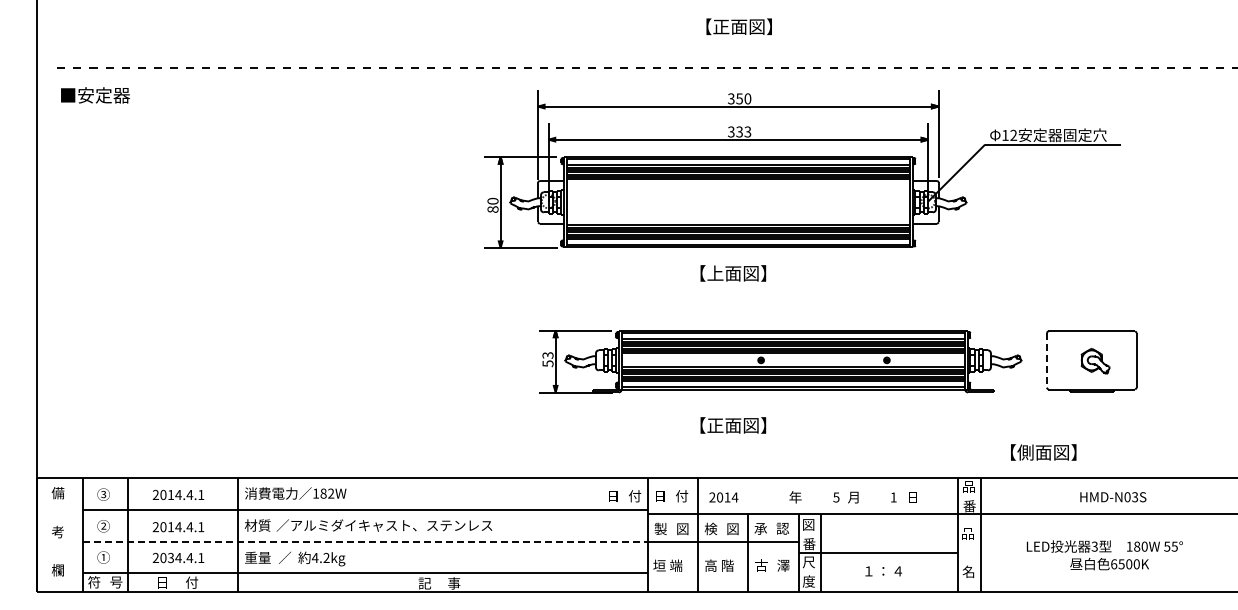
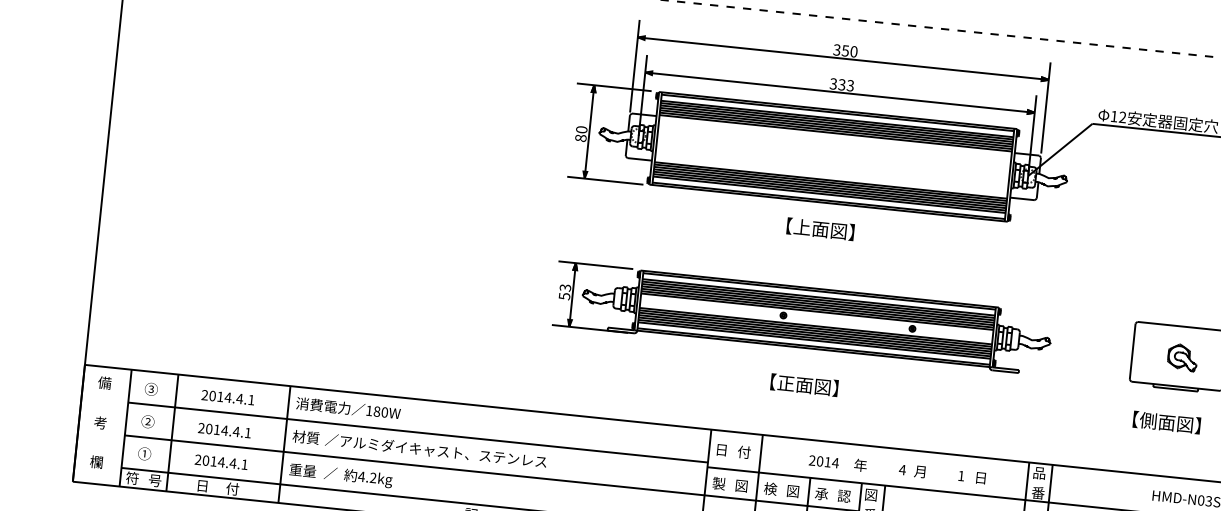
line: (1046, 360) -> (1132, 351), dashed -> solid
part: (780, 361) -> (803, 318), moved
text: (1043, 452) -> (1166, 422), moved
text: (331, 493) -> (385, 412), 182W -> 180W
part: (625, 496) -> (686, 446), removed
text: (723, 497) -> (823, 461), moved
text: (836, 497) -> (902, 469), 5 -> 4
line: (365, 541) -> (414, 465), dashed -> solid
text: (170, 557) -> (213, 460), 2034.4.1 -> 2014.4.1

